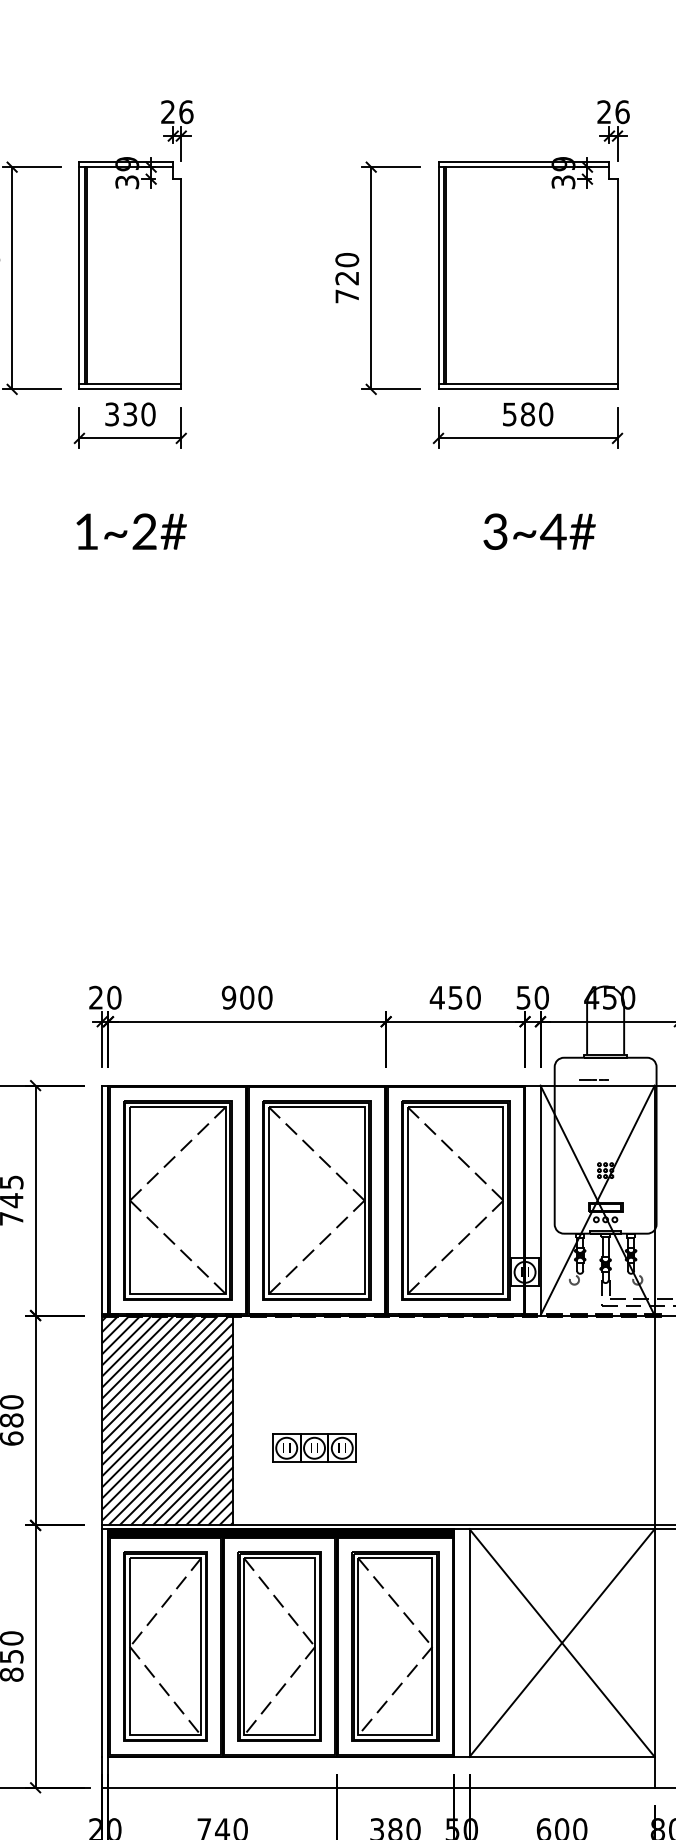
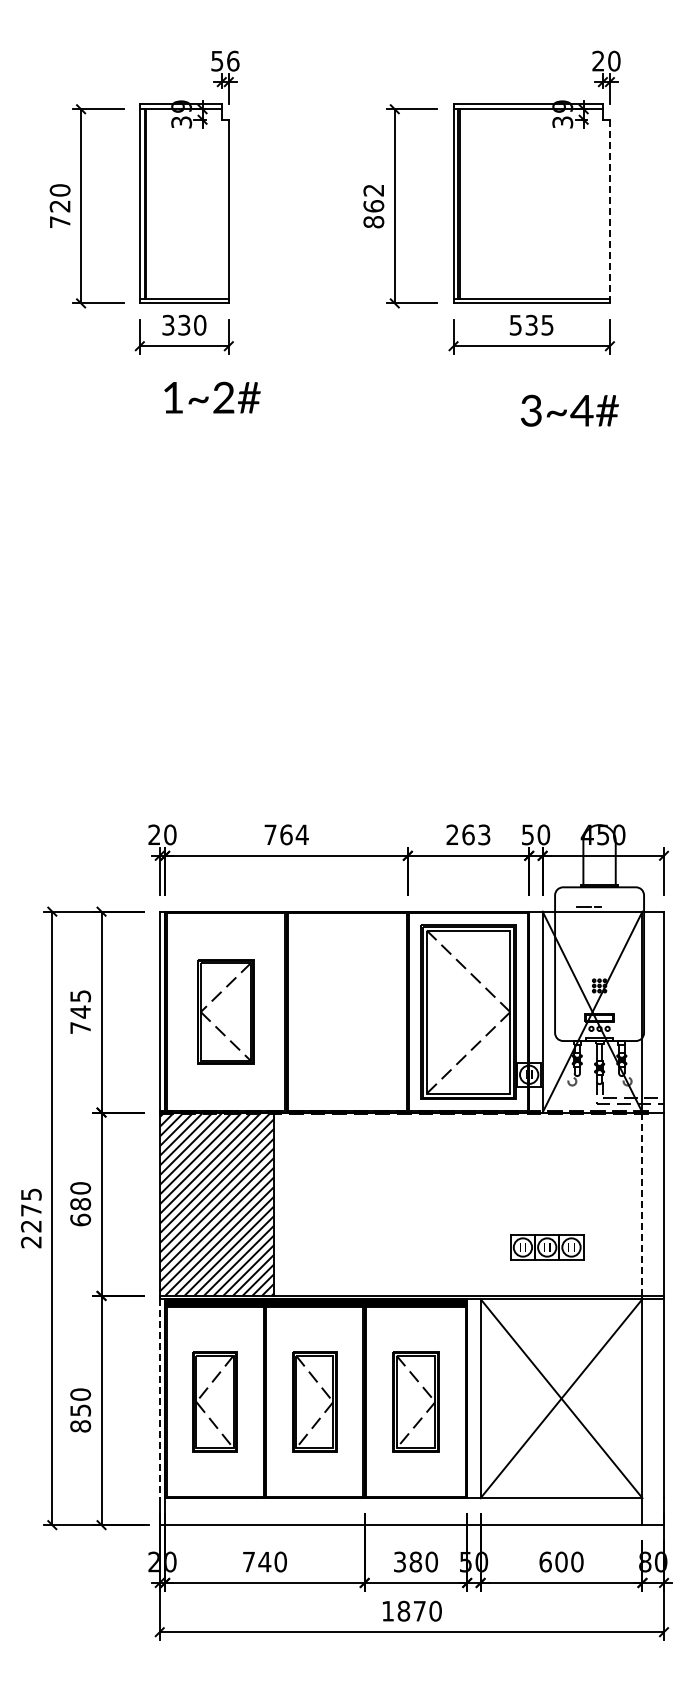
text: (168, 111) -> (217, 60), 26 -> 56
text: (622, 111) -> (614, 60), 26 -> 20
text: (346, 278) -> (373, 206), 720 -> 862
line: (616, 284) -> (609, 211), solid -> dashed
text: (536, 413) -> (539, 324), 580 -> 535
text: (131, 531) -> (212, 397), moved
text: (539, 531) -> (569, 410), moved
text: (247, 997) -> (286, 834), 900 -> 764
text: (455, 997) -> (468, 834), 450 -> 263
part: (177, 1199) -> (225, 1011), size x0.6
part: (315, 1199) -> (346, 1011), removed
line: (654, 1420) -> (642, 1204), solid -> dashed
part: (314, 1448) -> (547, 1247), moved
line: (101, 1642) -> (159, 1398), solid -> dashed
part: (164, 1646) -> (214, 1401), size x0.6
part: (279, 1646) -> (314, 1401), size x0.6
part: (394, 1646) -> (415, 1401), size x0.6

